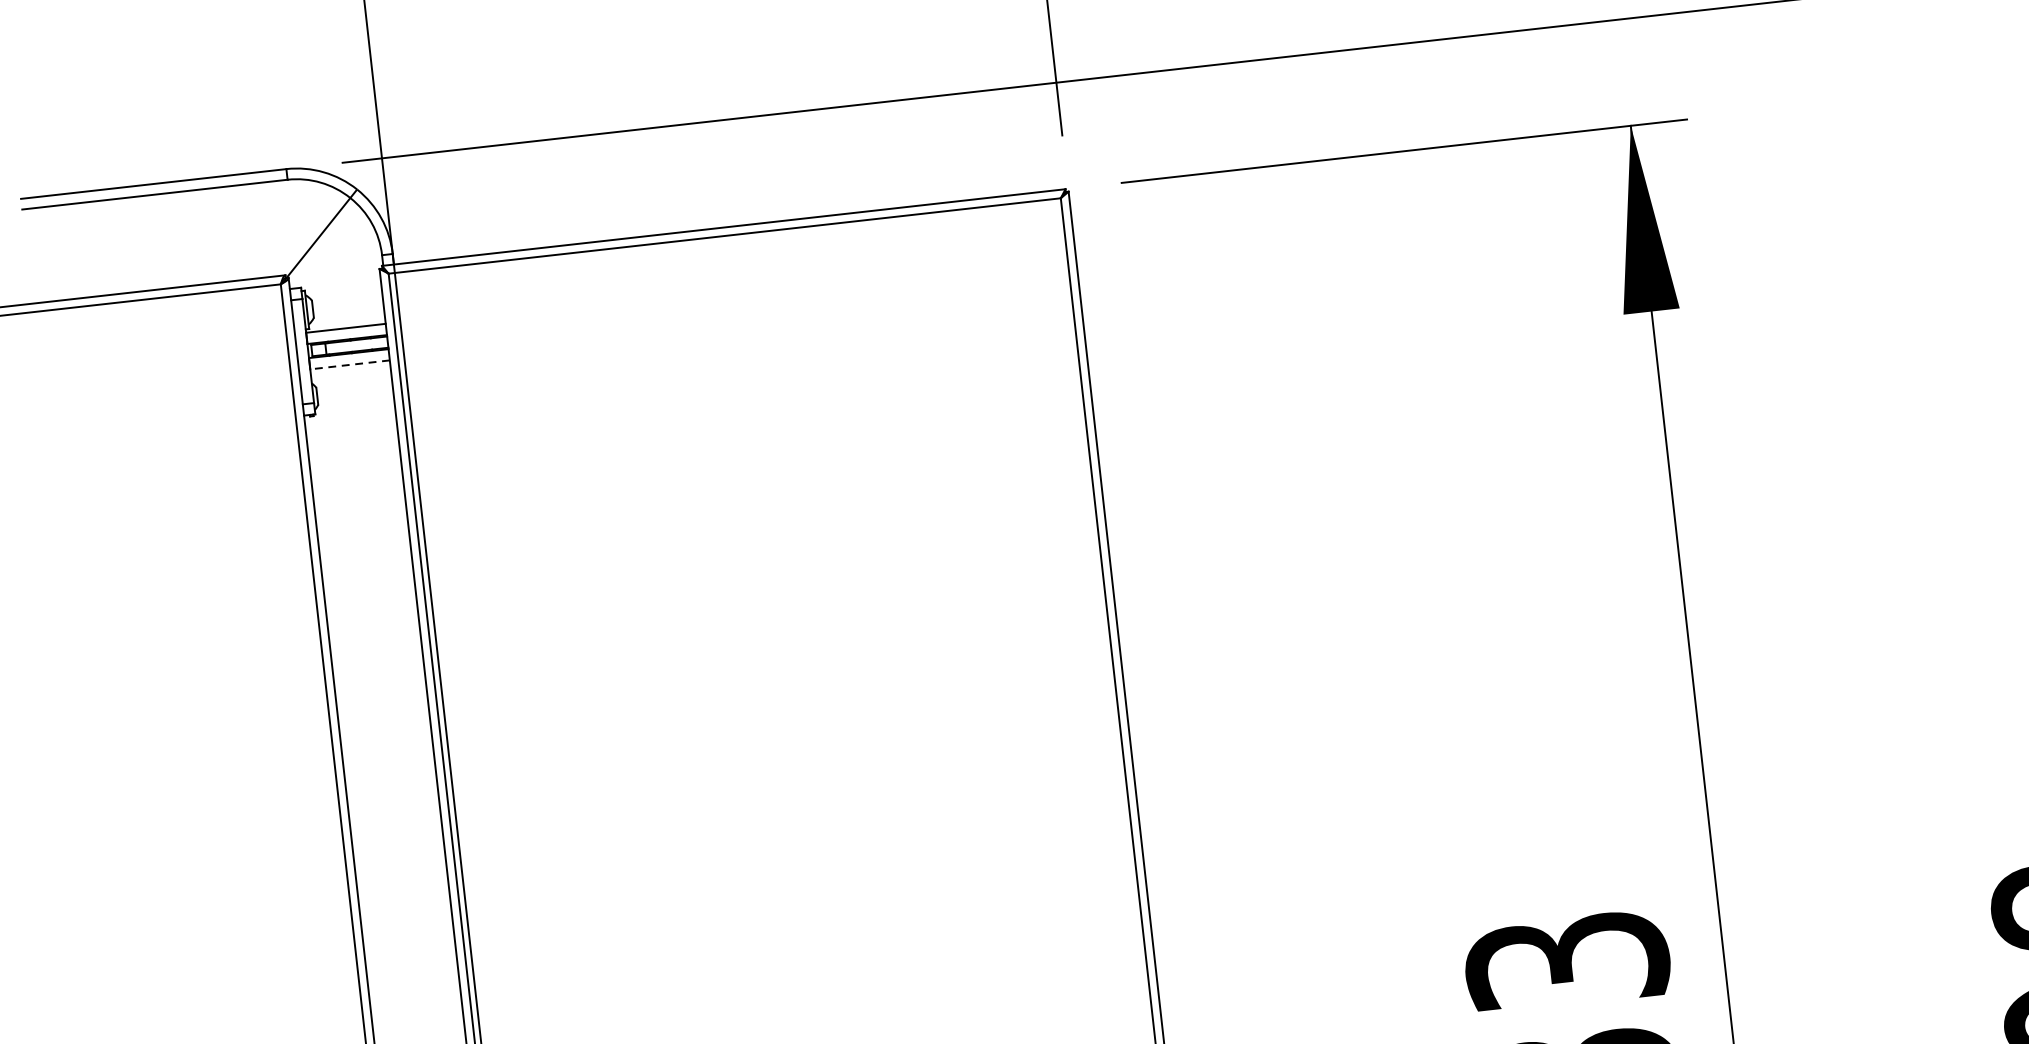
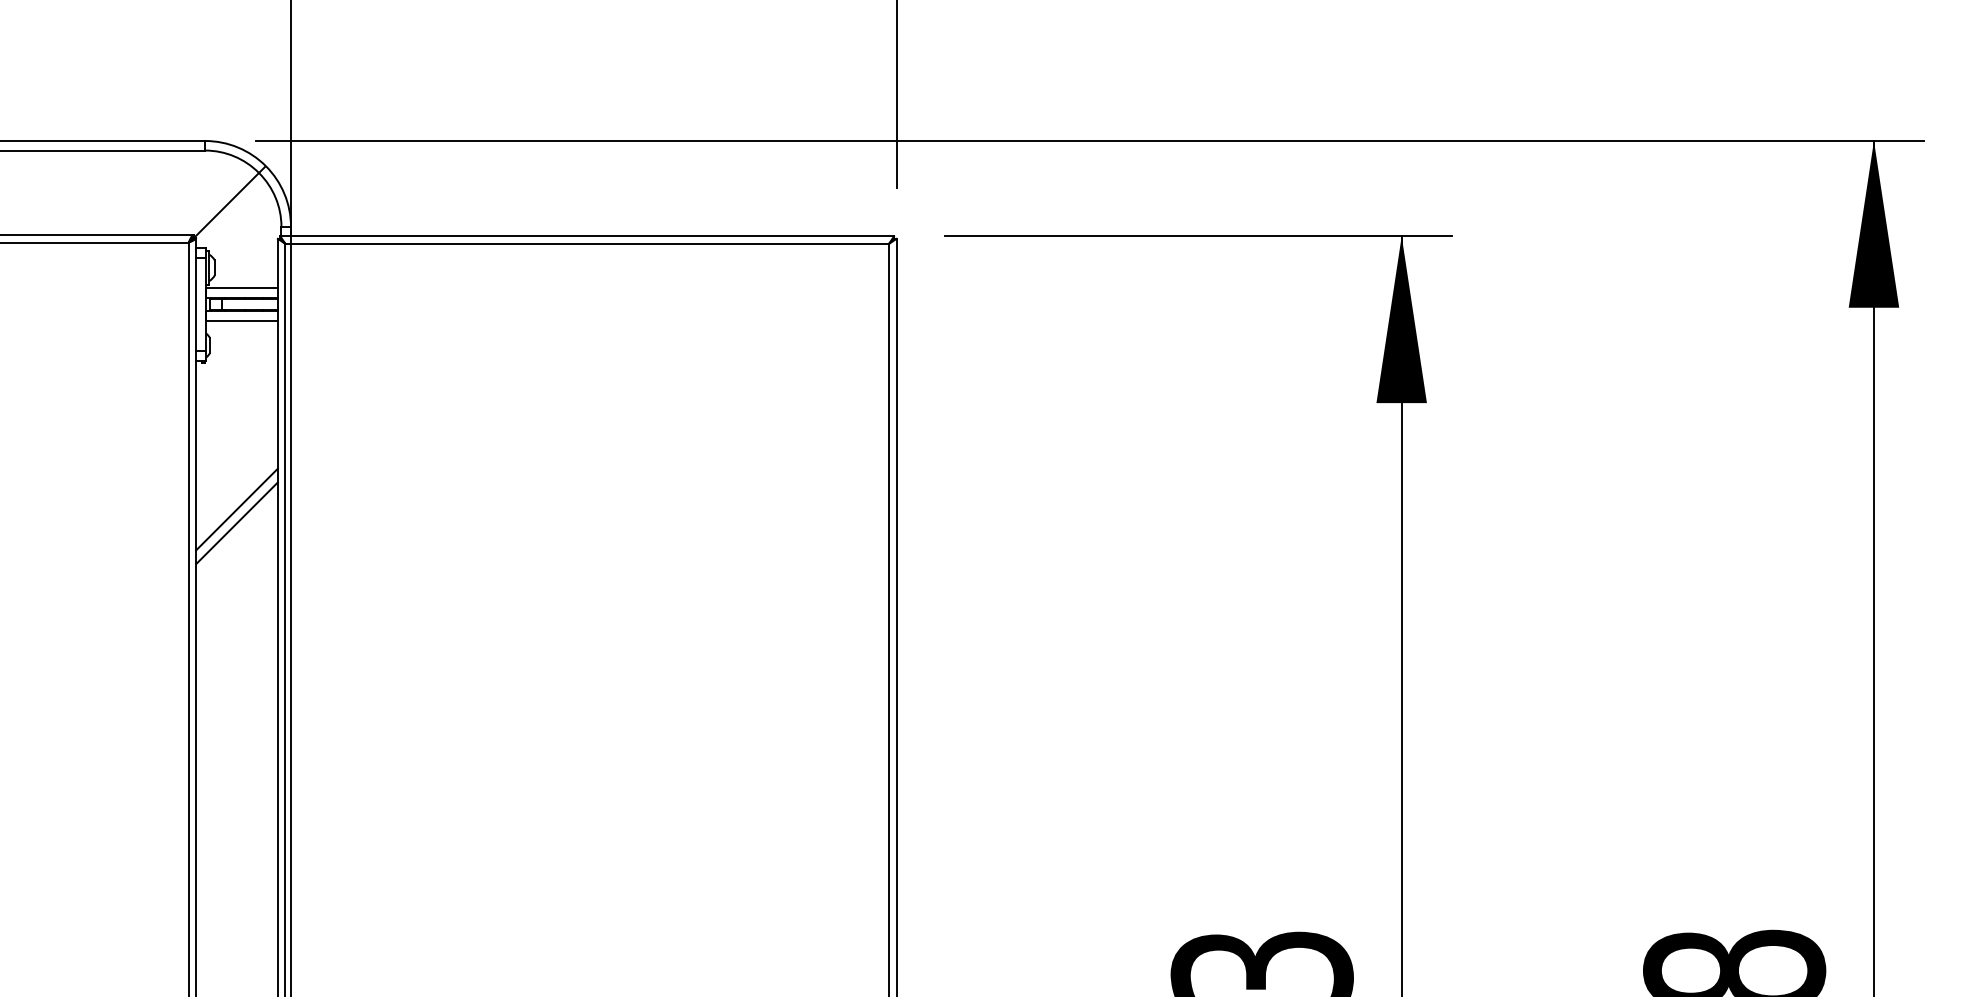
line: (350, 364) -> (242, 320), dashed -> solid
line: (367, 575) -> (236, 509), added
line: (369, 591) -> (236, 523), added

